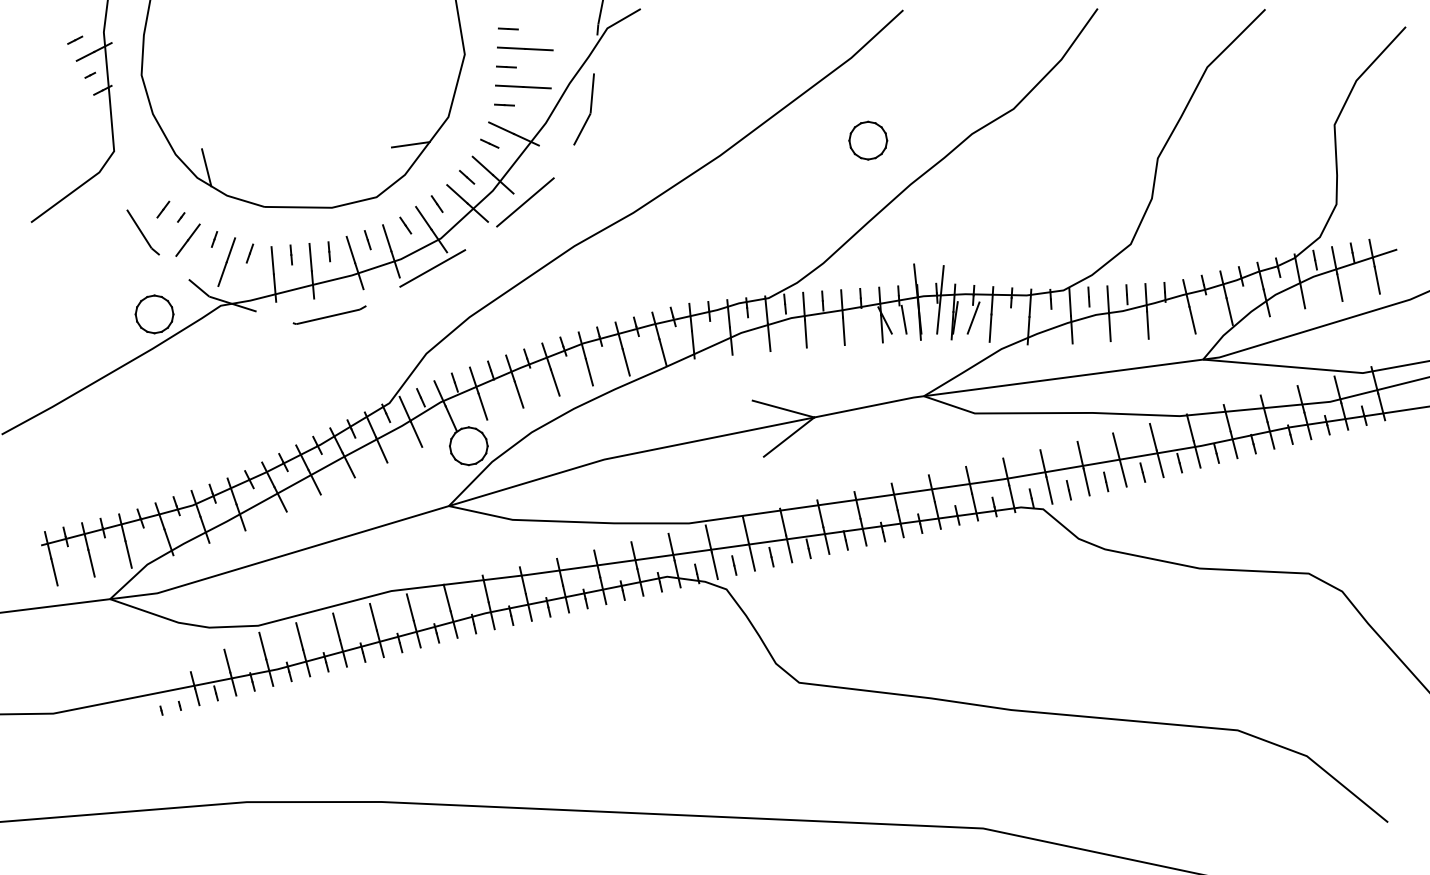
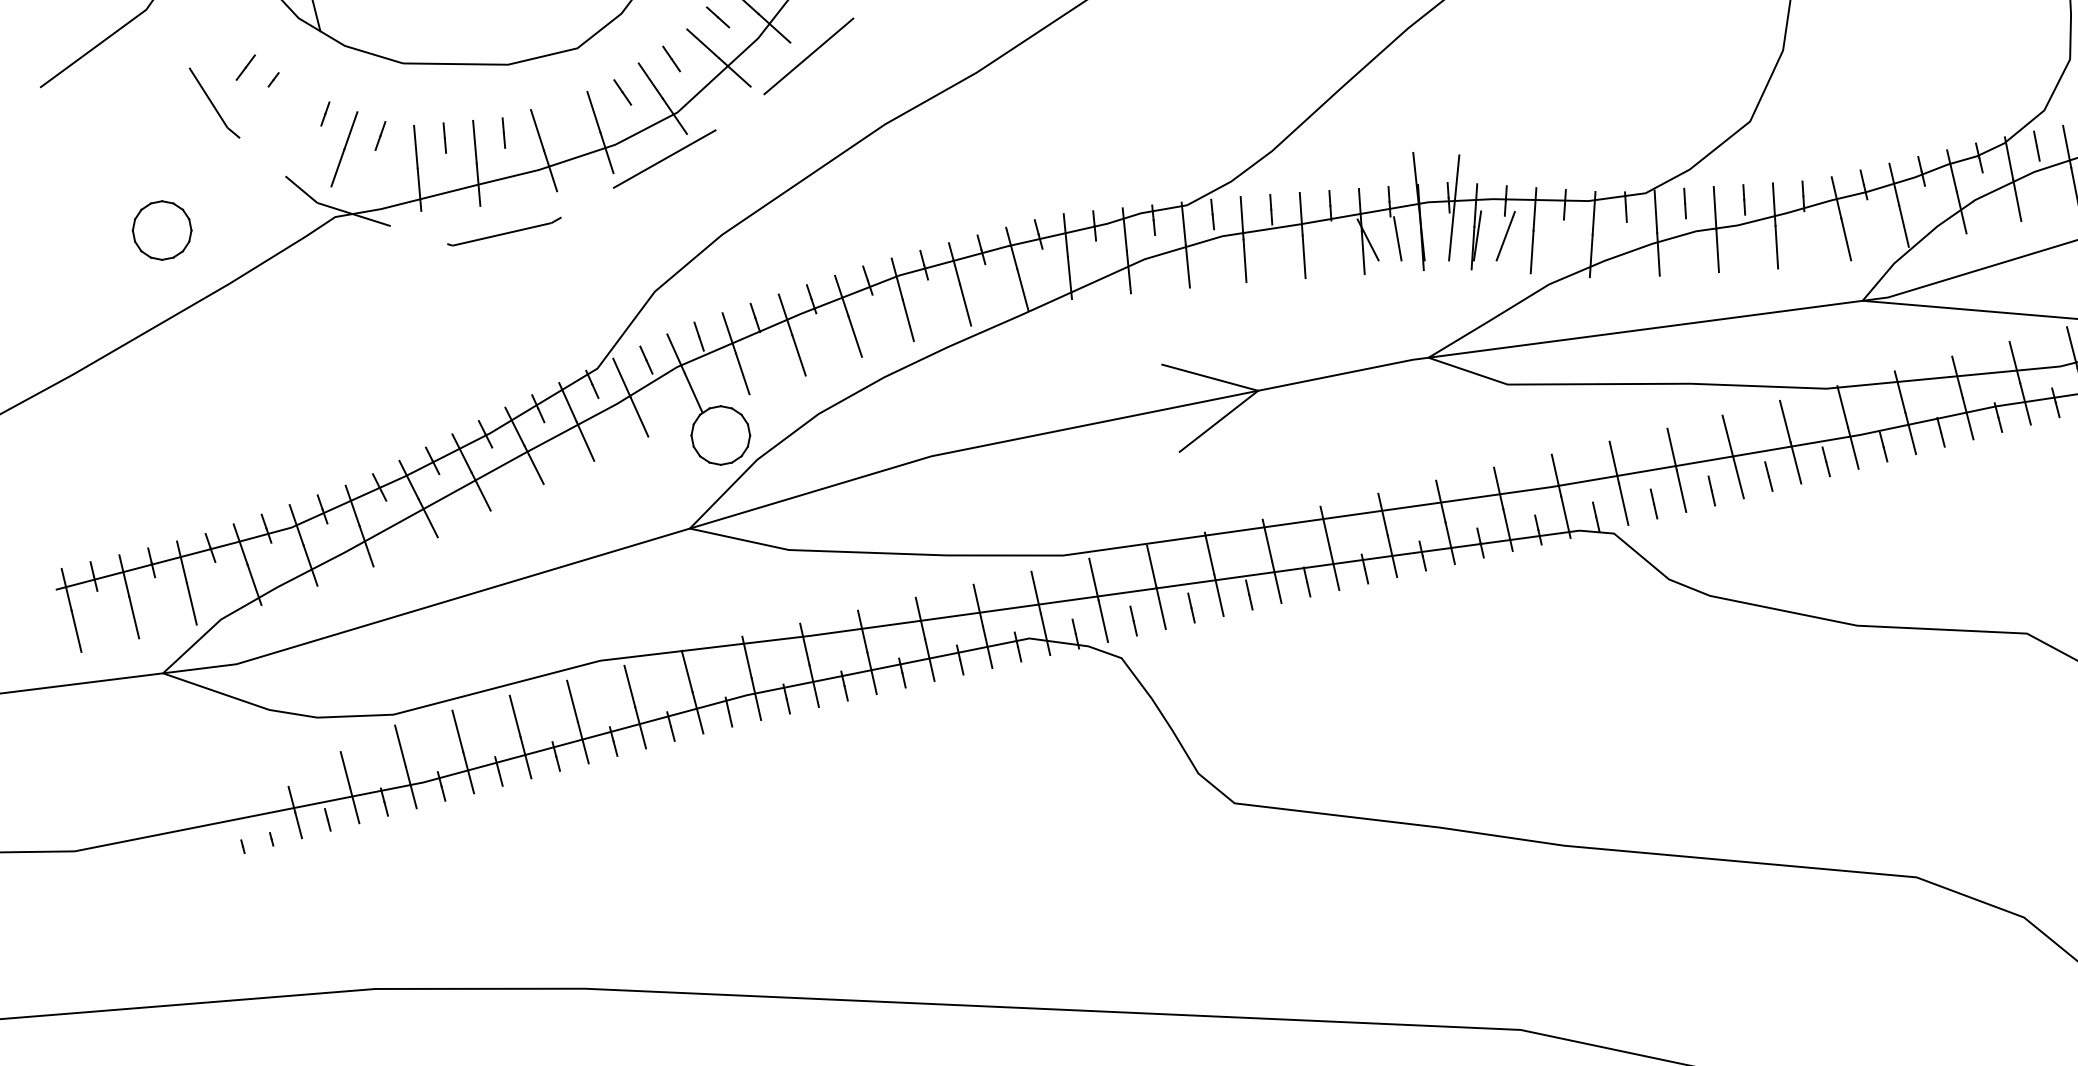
line: (187, 239) -> (283, 114), removed
line: (367, 240) -> (563, 115), removed
part: (154, 314) -> (162, 230), moved

